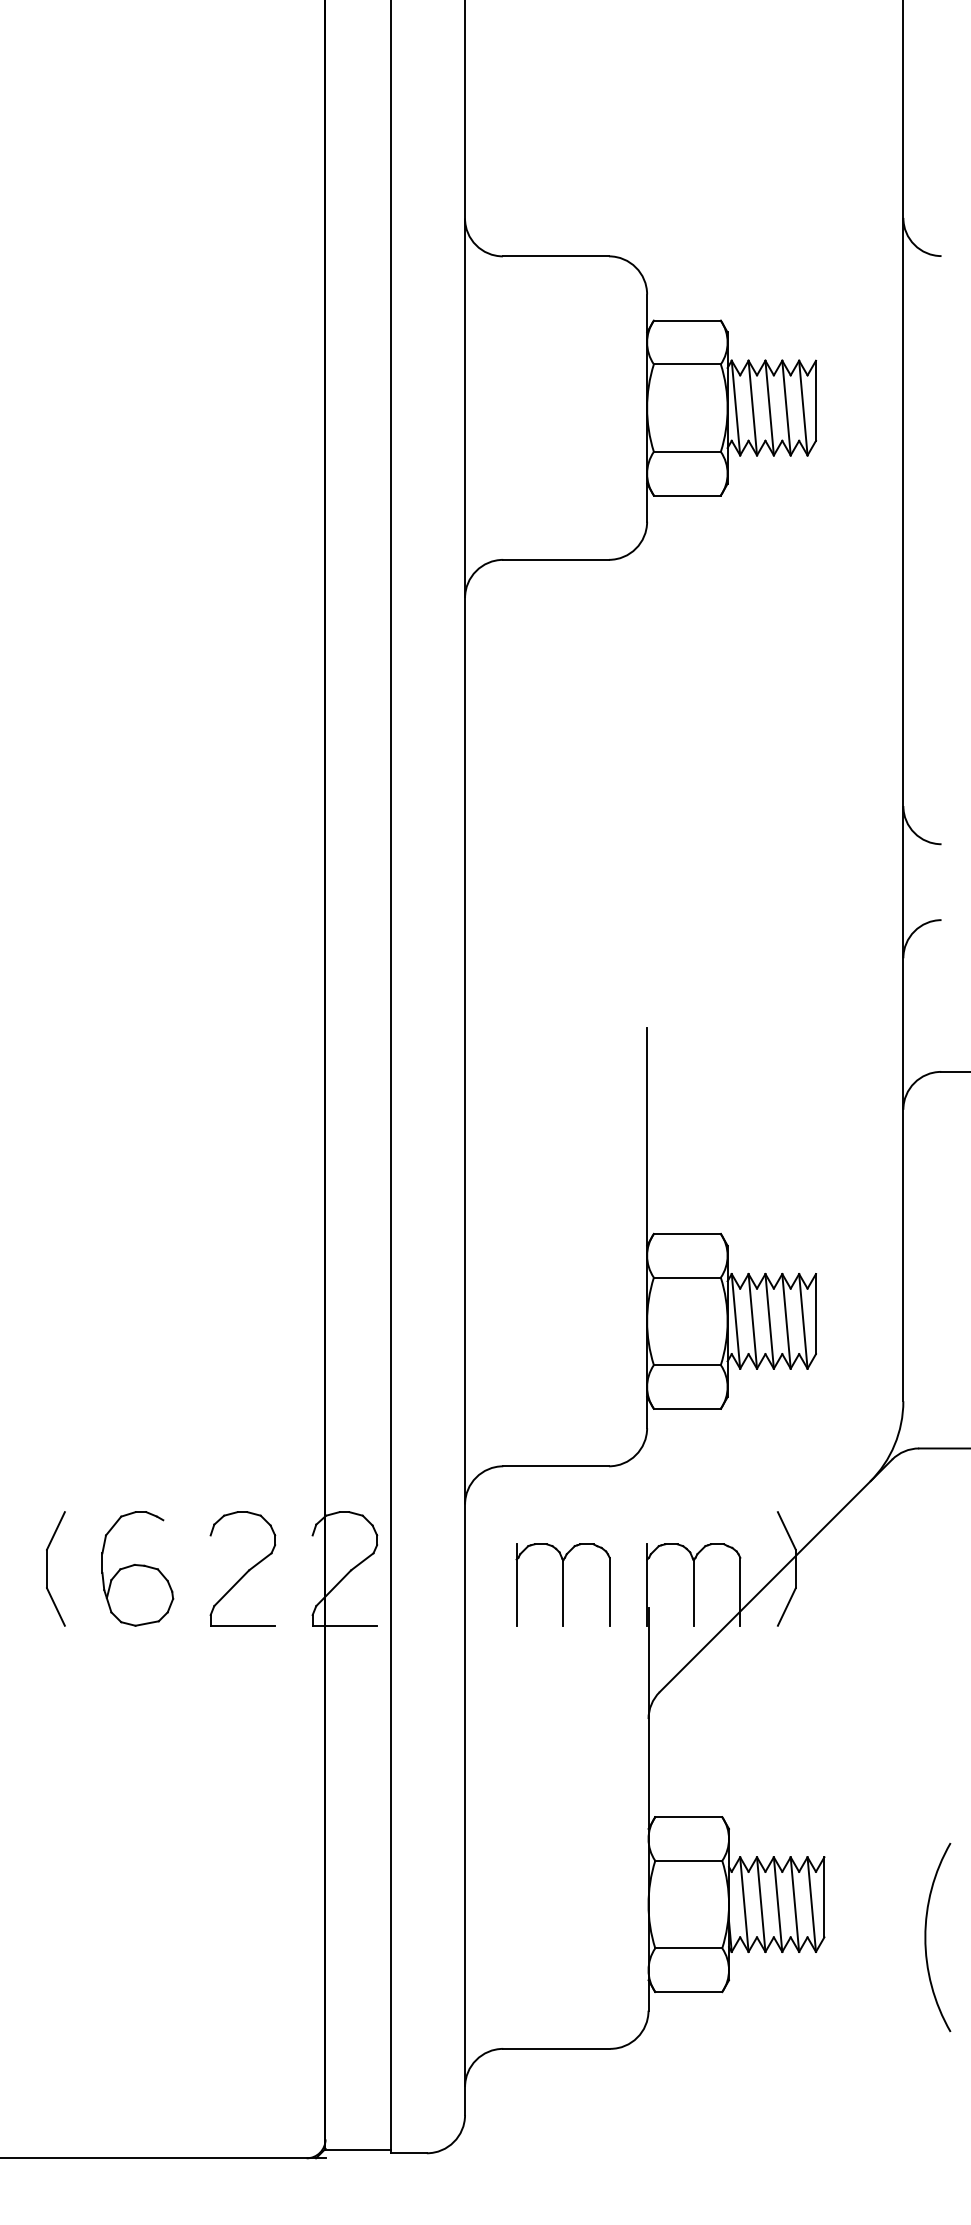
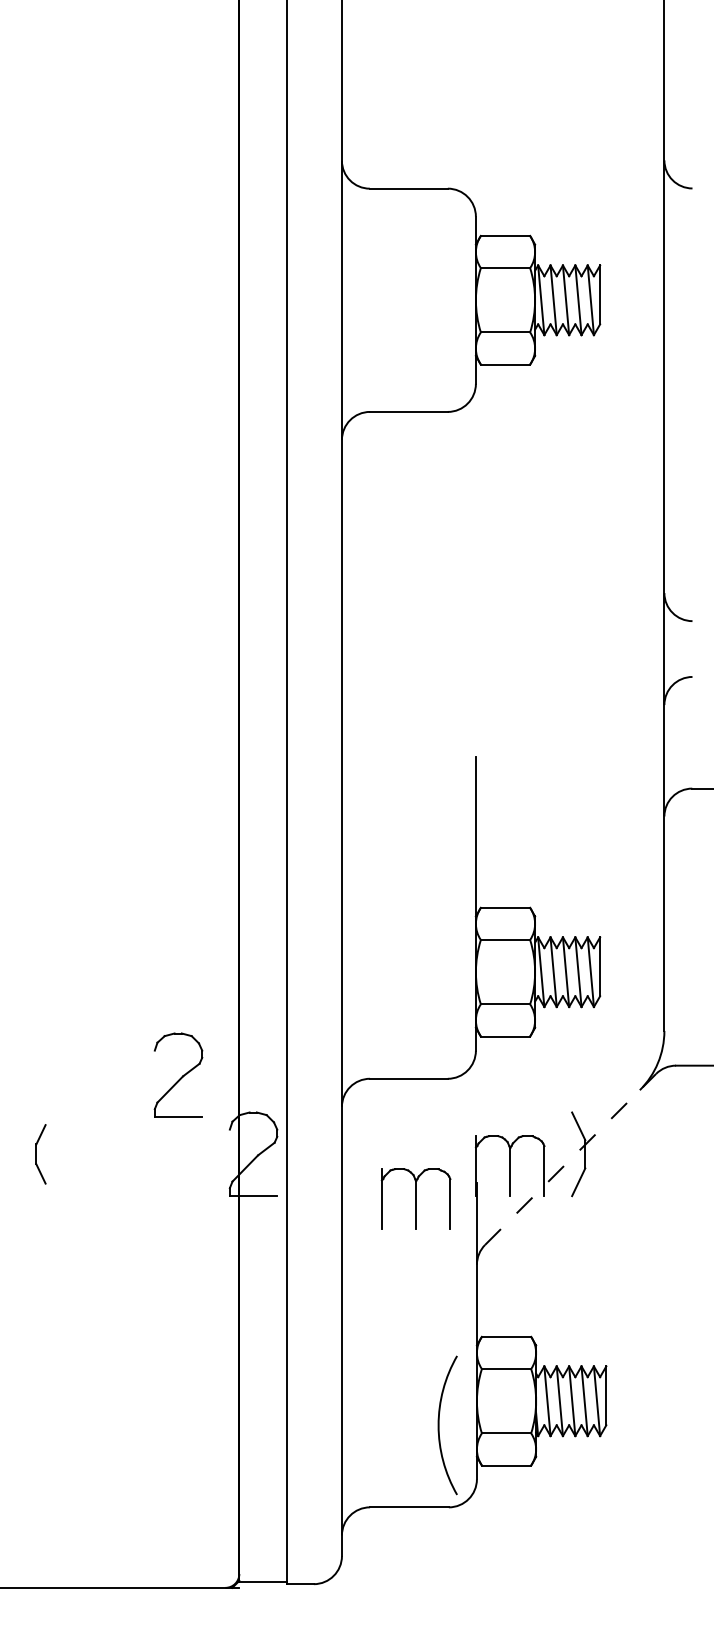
part: (242, 1567) -> (178, 1074), moved
part: (55, 1569) -> (40, 1154), size x0.7
part: (138, 1569) -> (101, 1154), removed
line: (775, 1576) -> (570, 1159), solid -> dashed
part: (562, 1584) -> (415, 1198), moved
arc: (926, 1937) -> (439, 1425), moved

